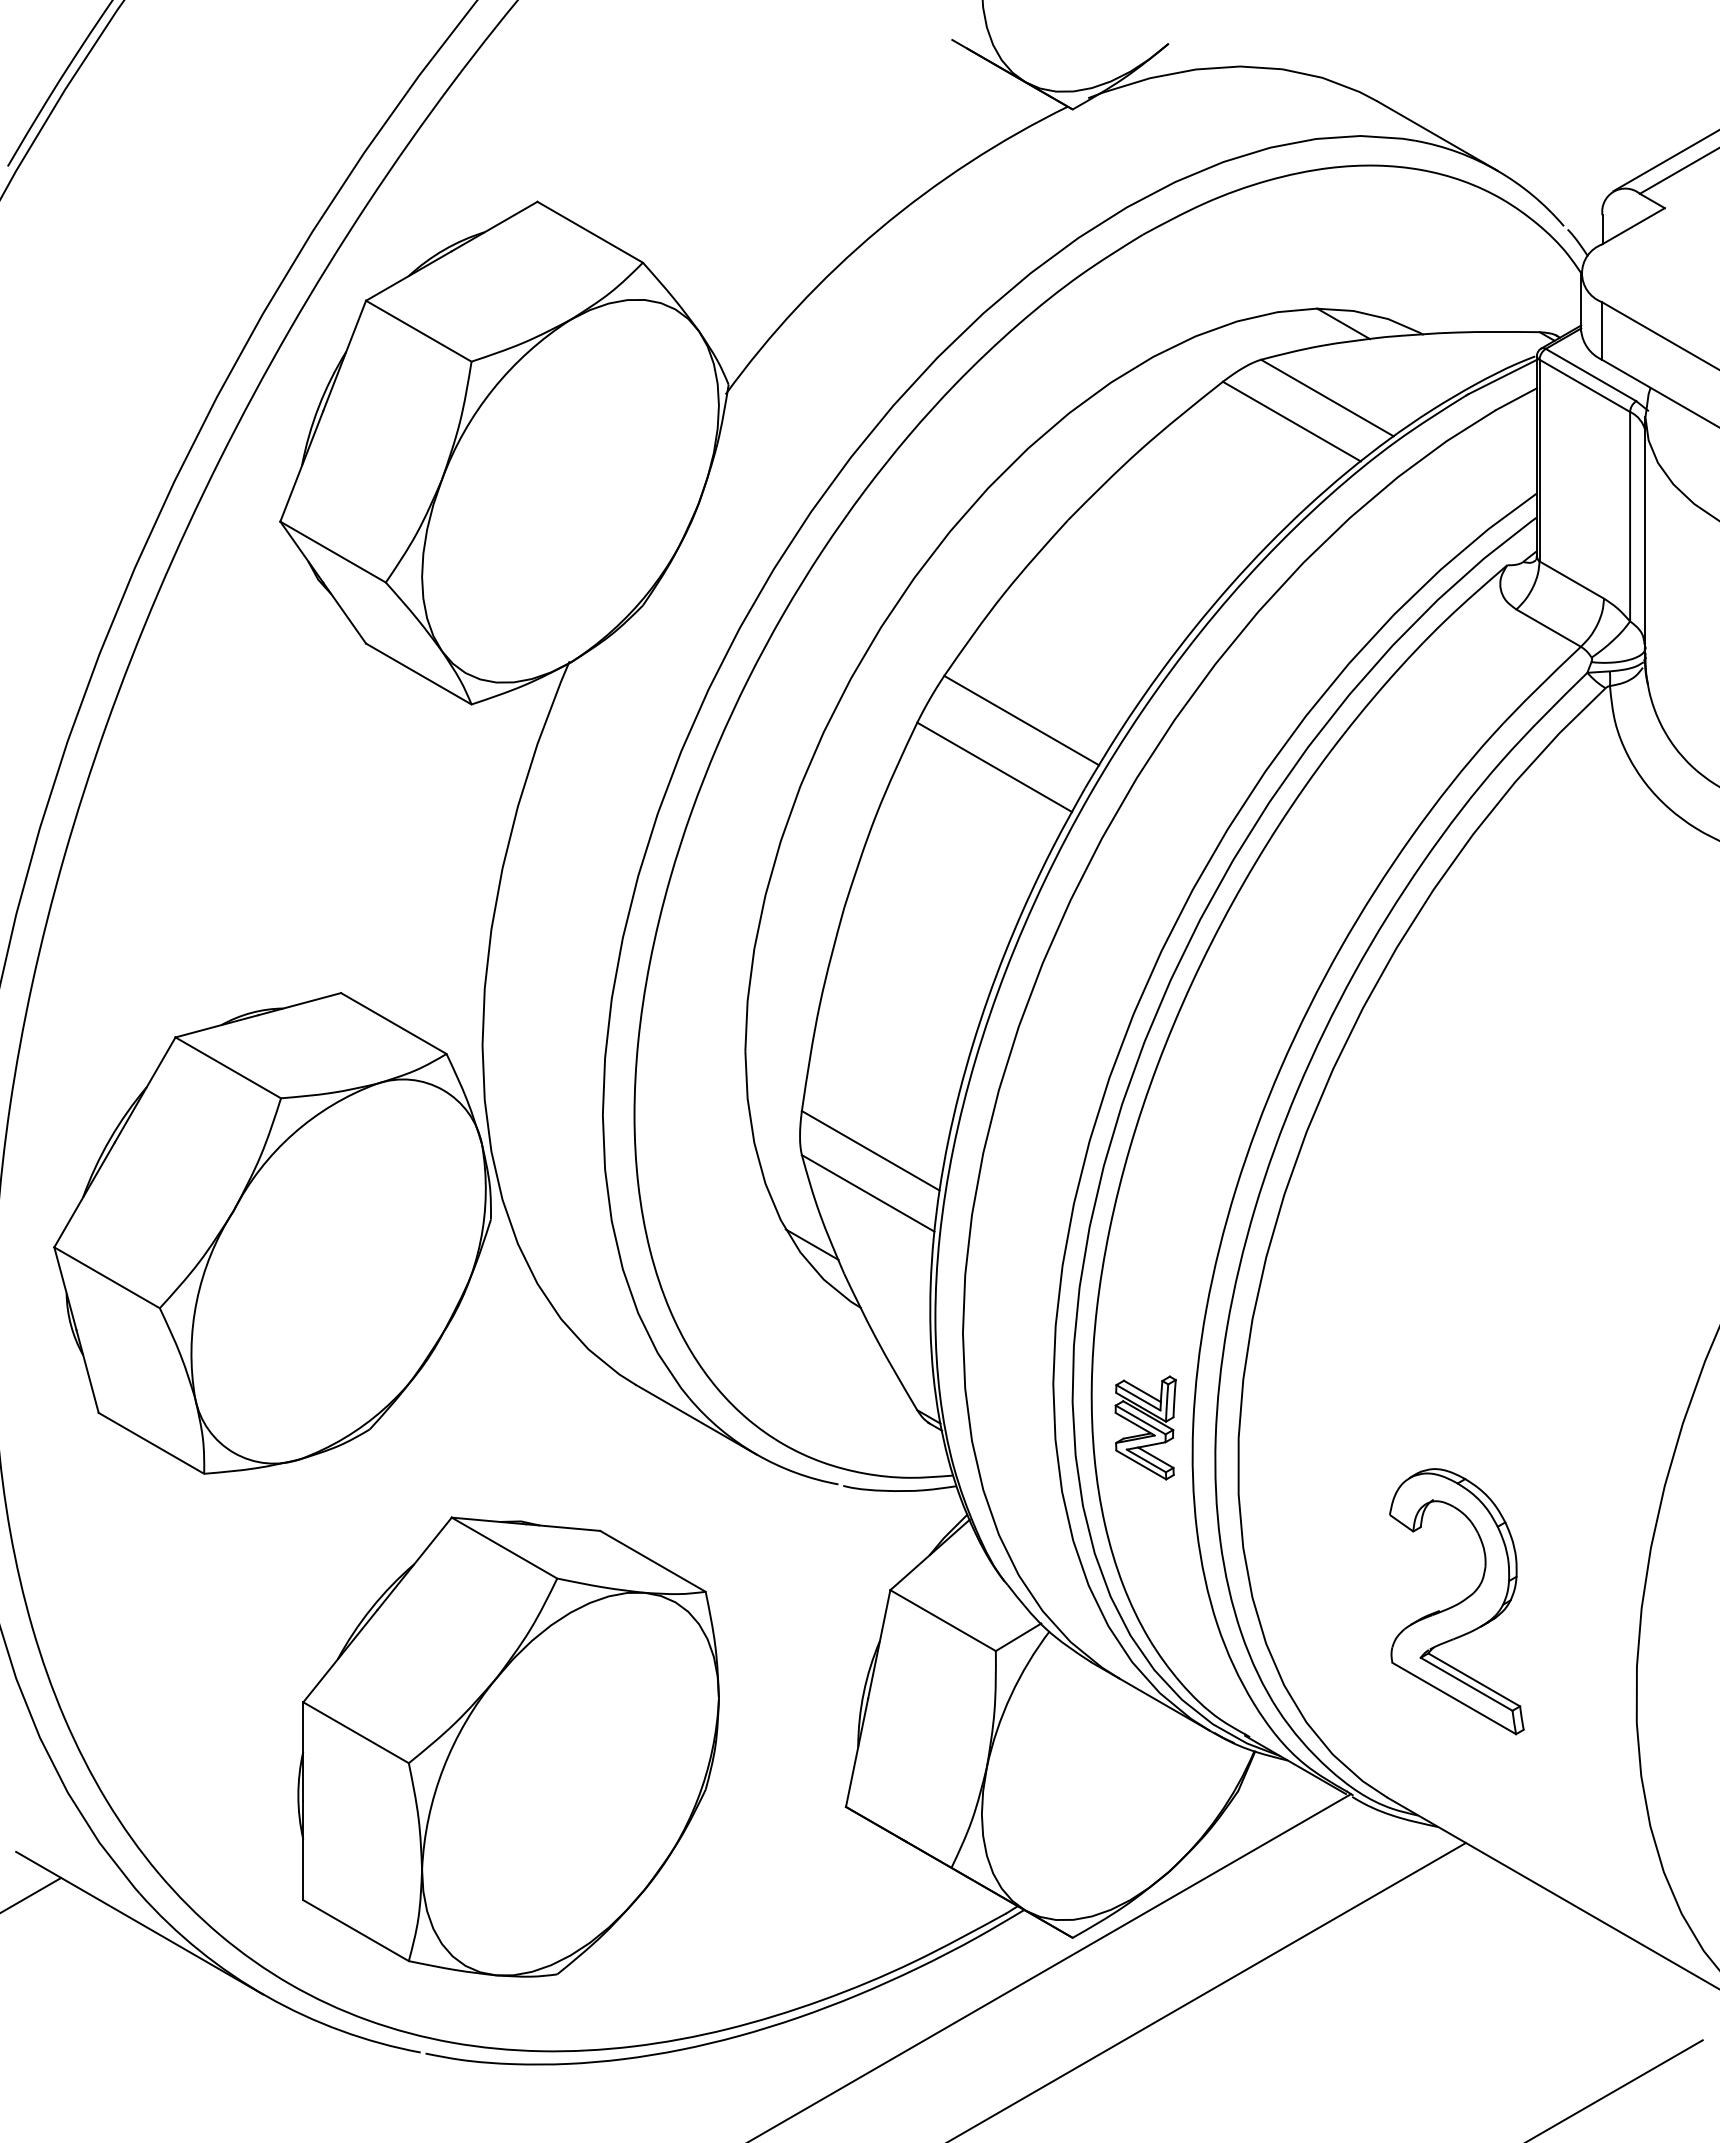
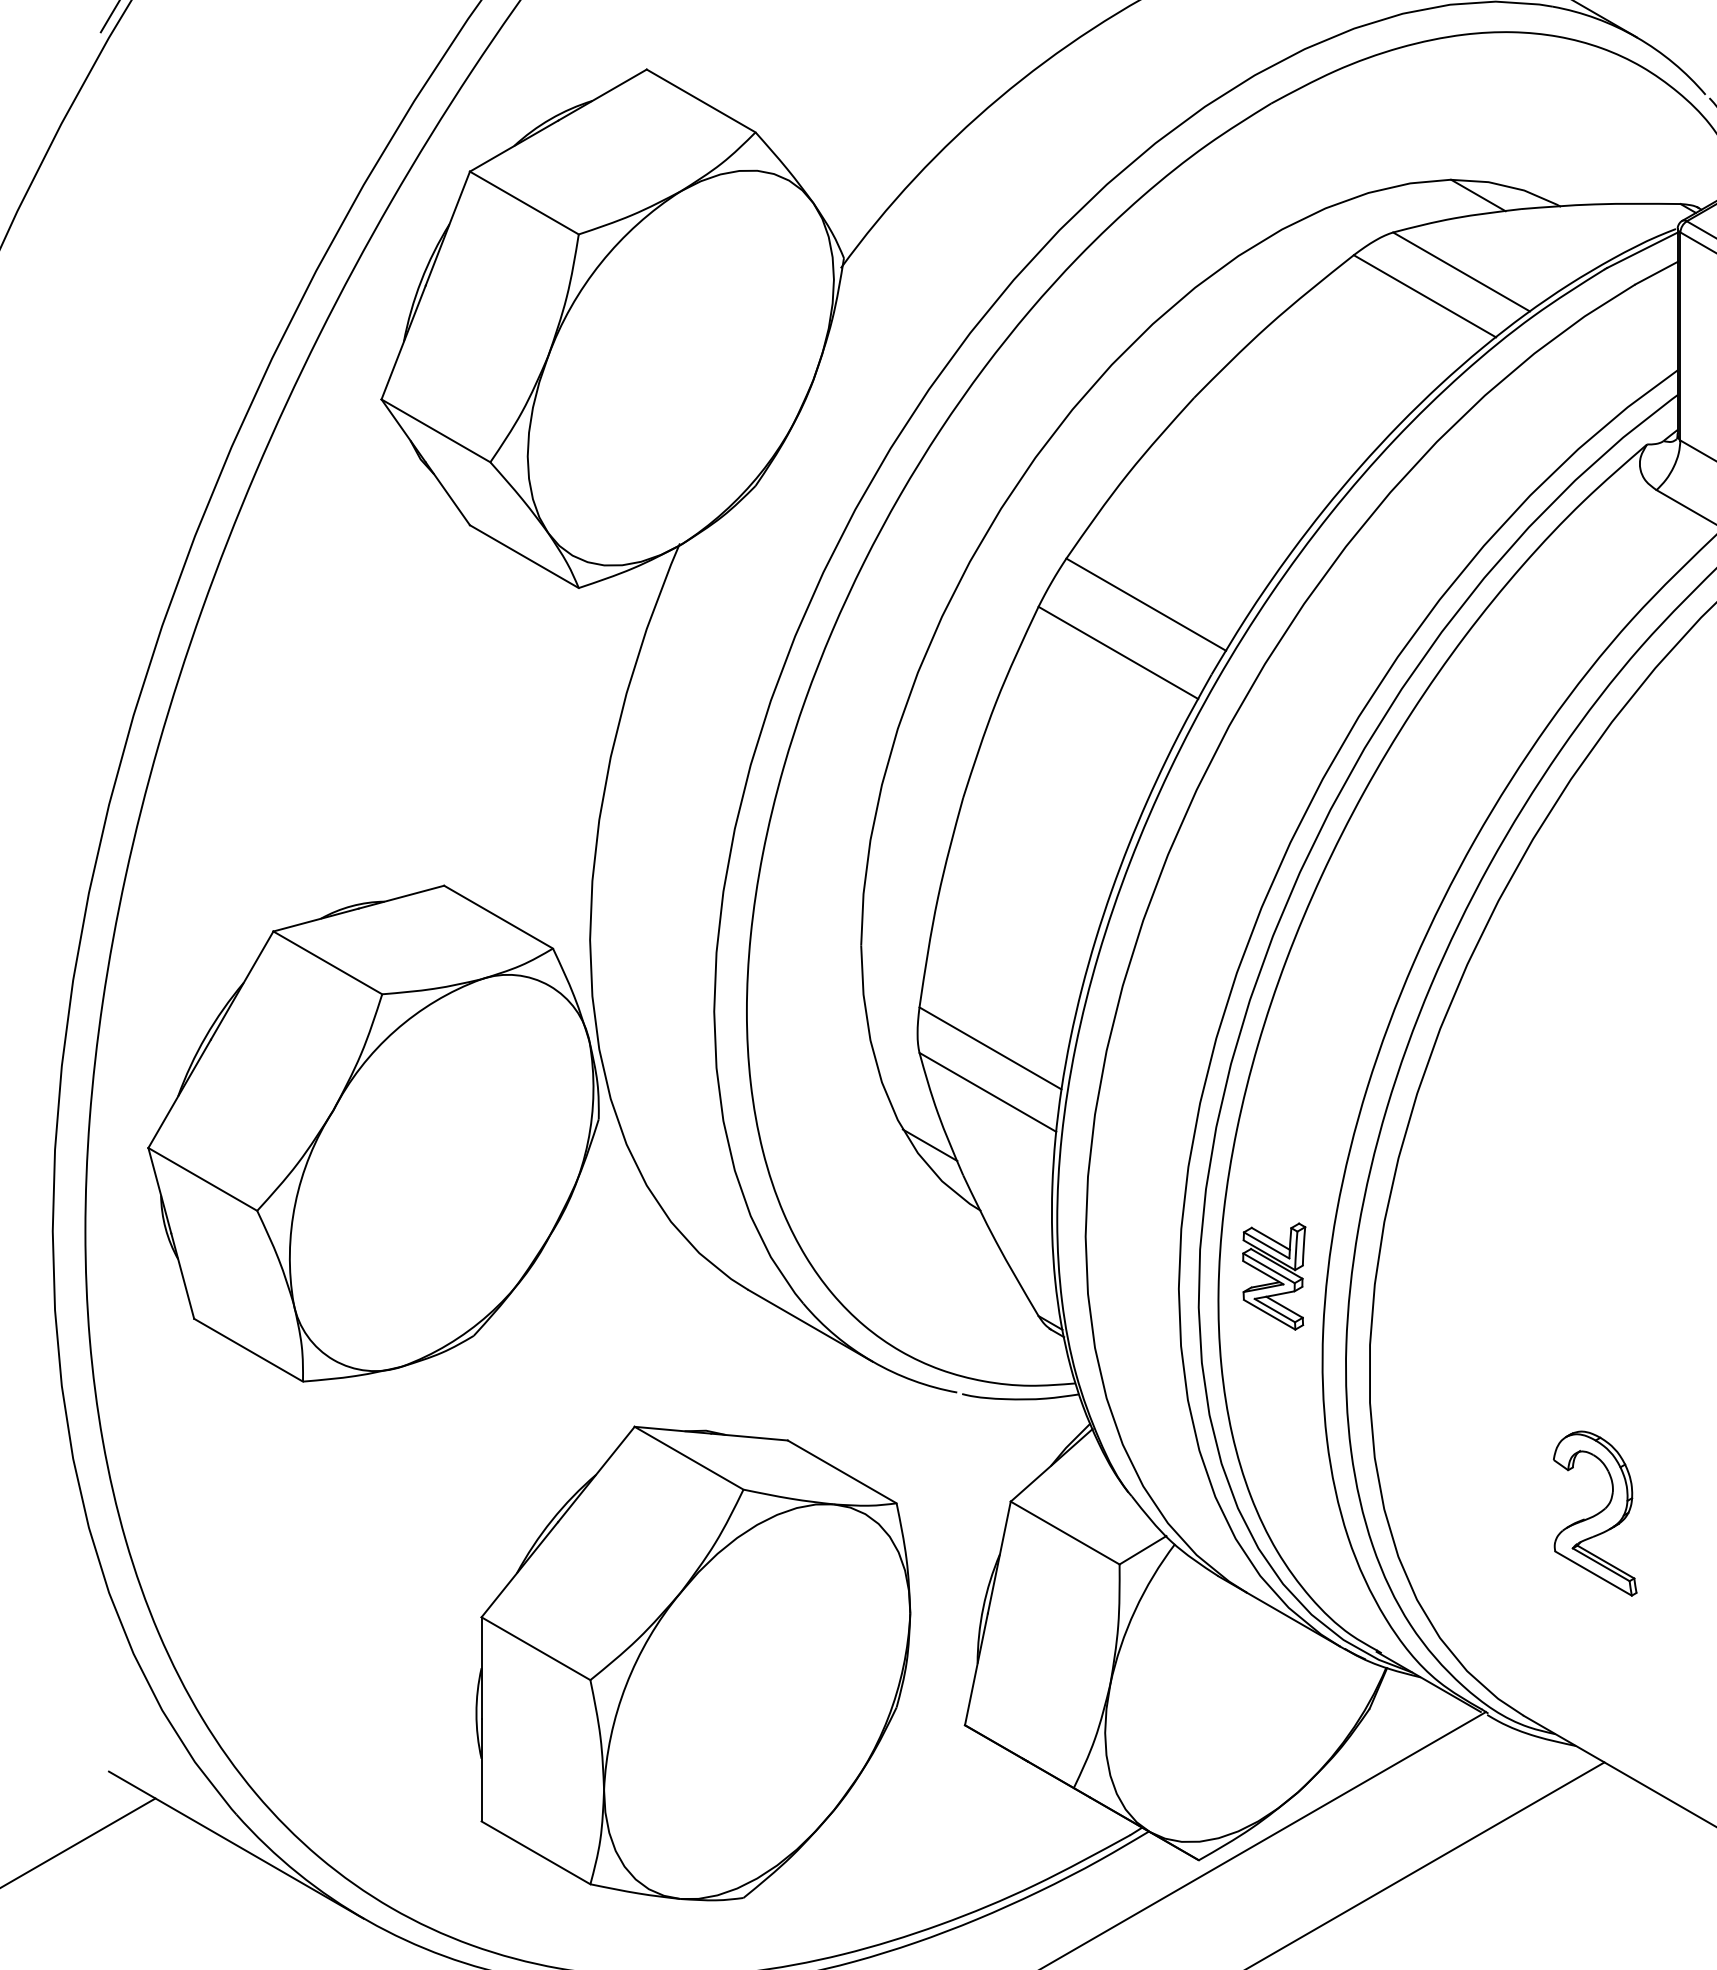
part: (1145, 1427) -> (1273, 1276), moved
part: (1456, 1601) -> (1594, 1513), size x0.6
part: (508, 1746) -> (693, 1662), moved

